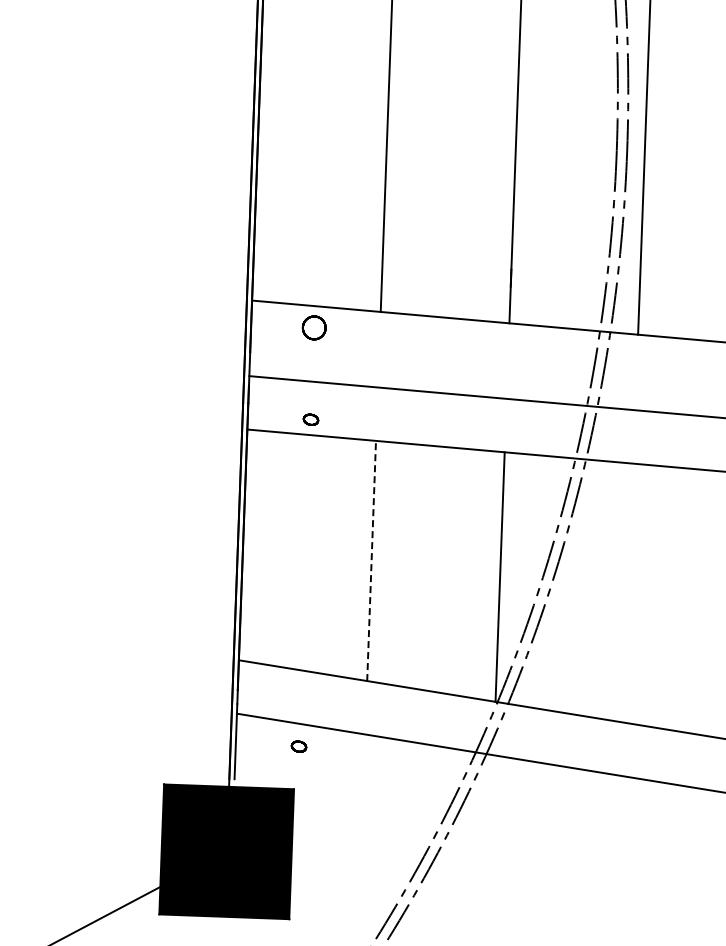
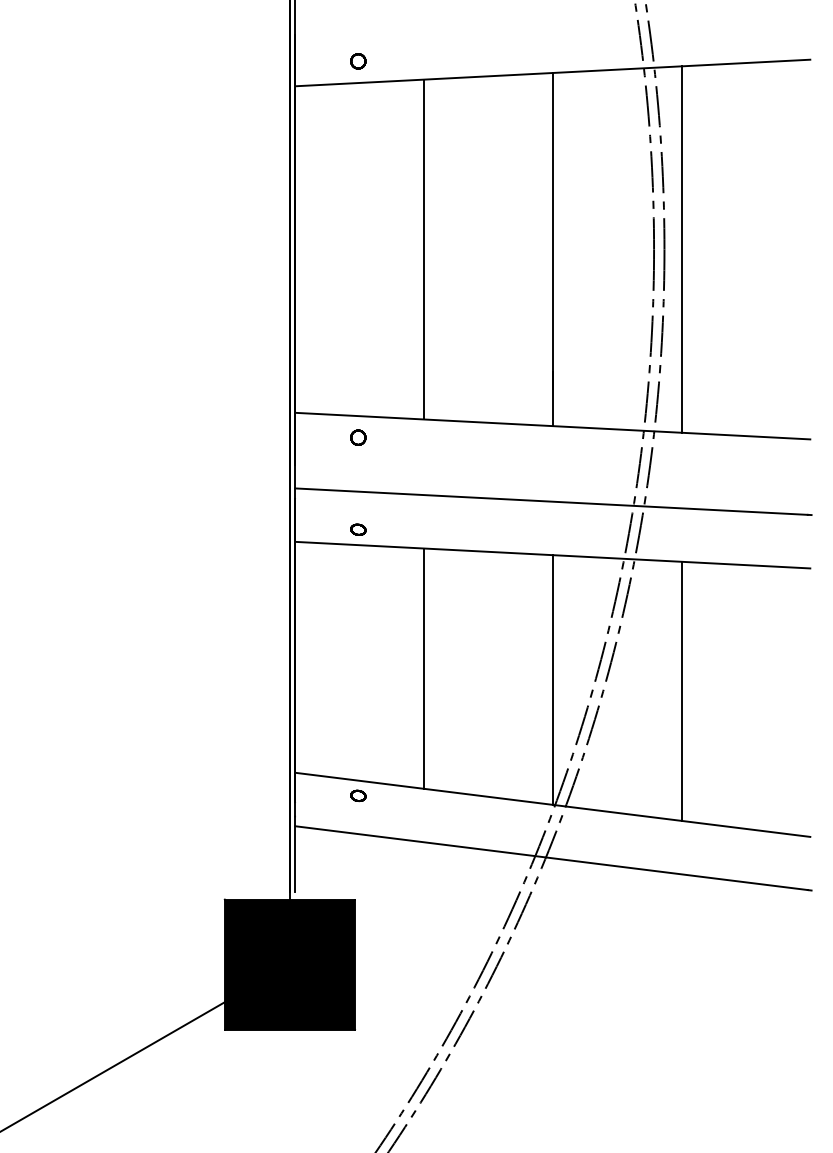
part: (314, 327) -> (358, 437), size x0.62
line: (372, 560) -> (424, 668), dashed -> solid
line: (629, 592) -> (682, 690), added
part: (299, 746) -> (358, 795), moved

